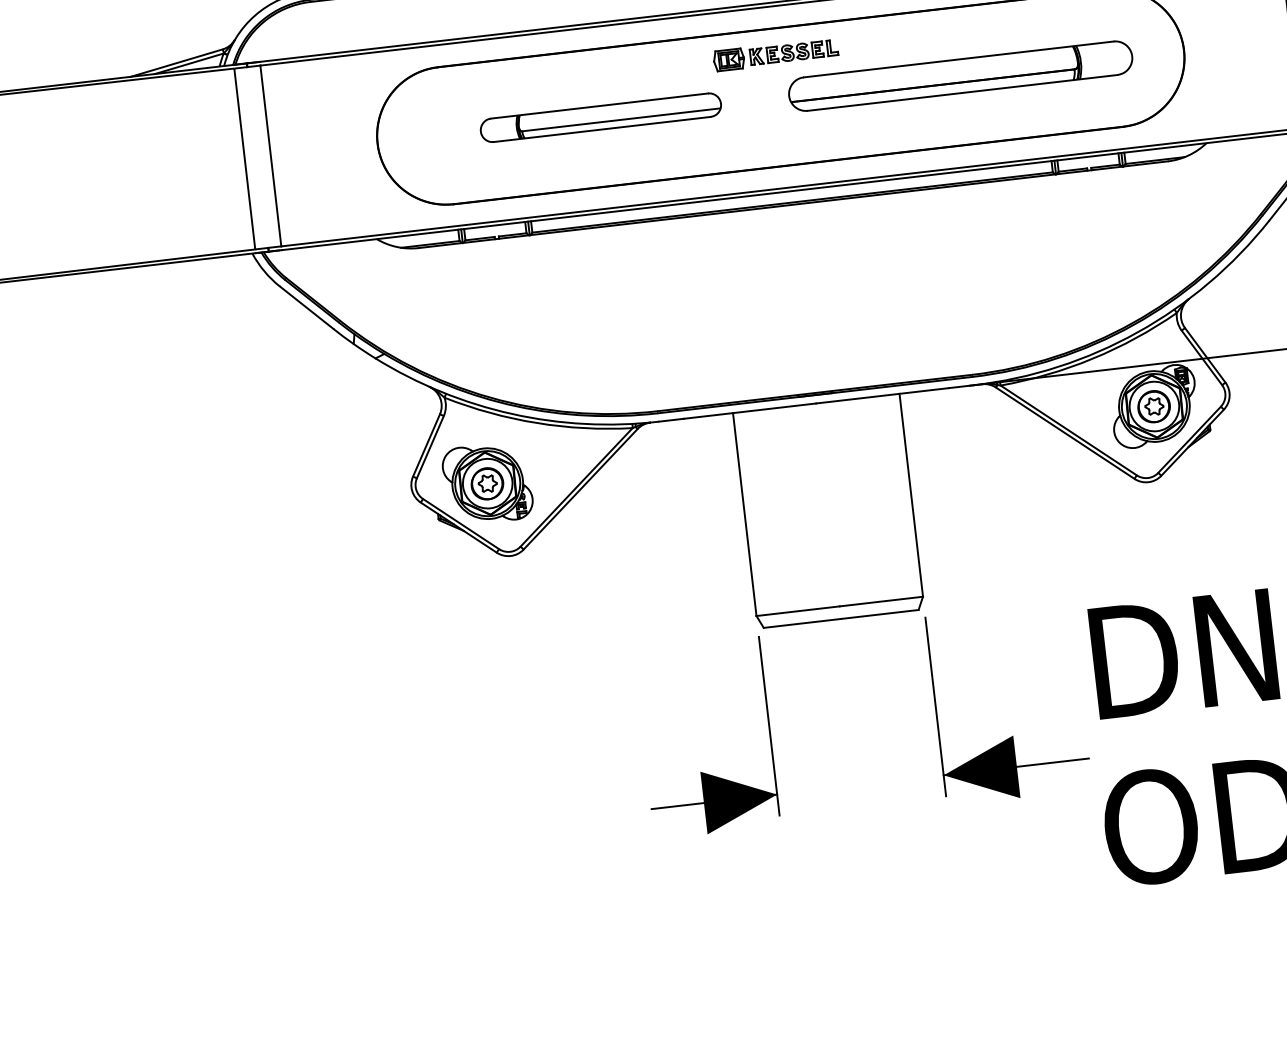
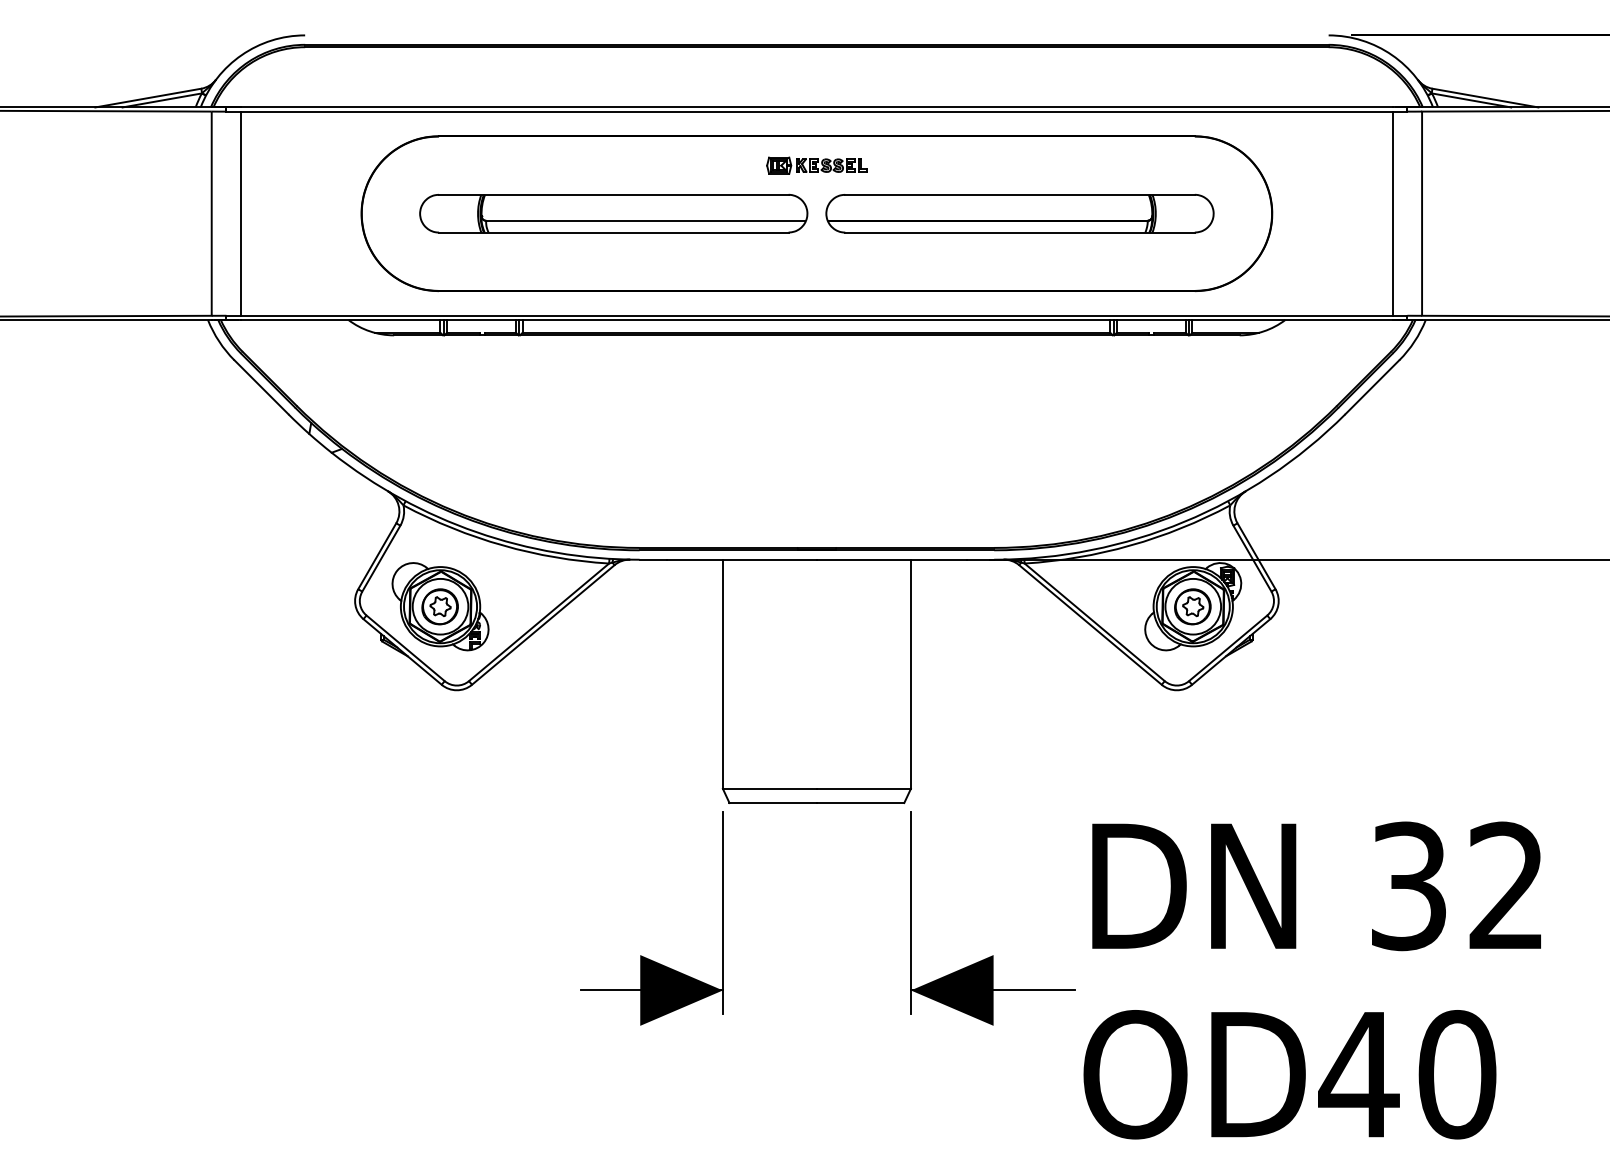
part: (775, 54) -> (816, 165), size x0.71
part: (600, 117) -> (613, 213), size x1.43

